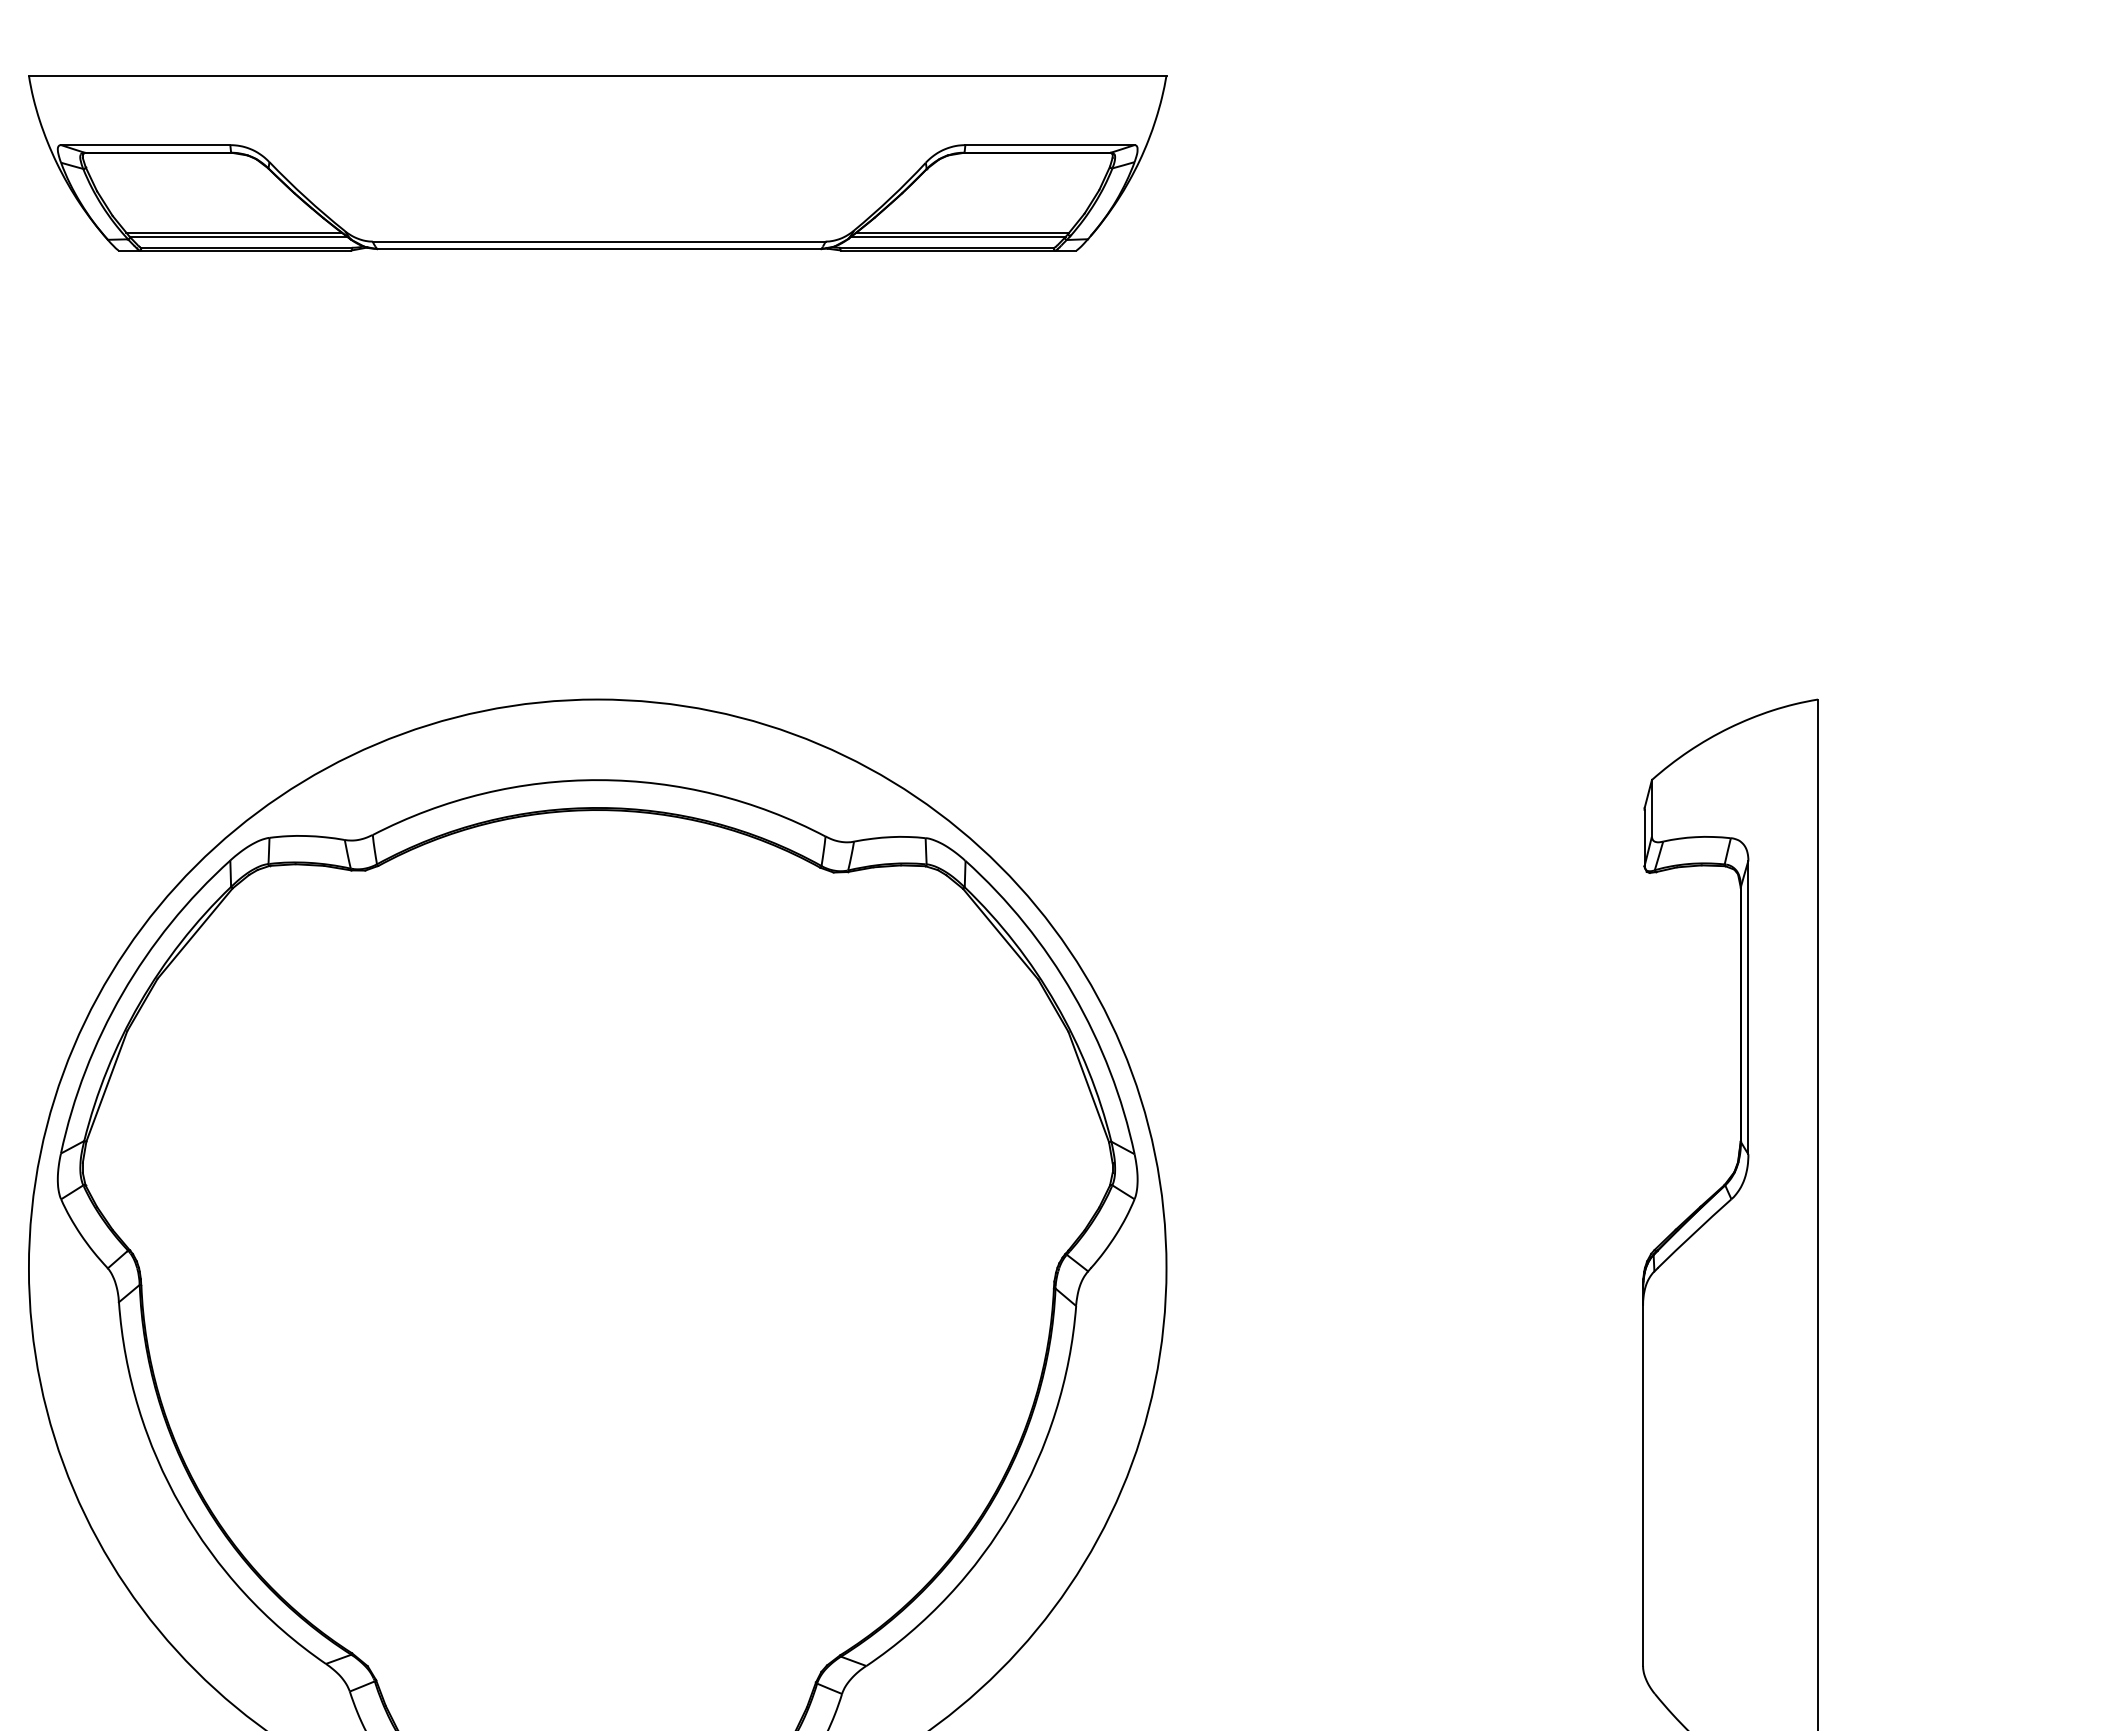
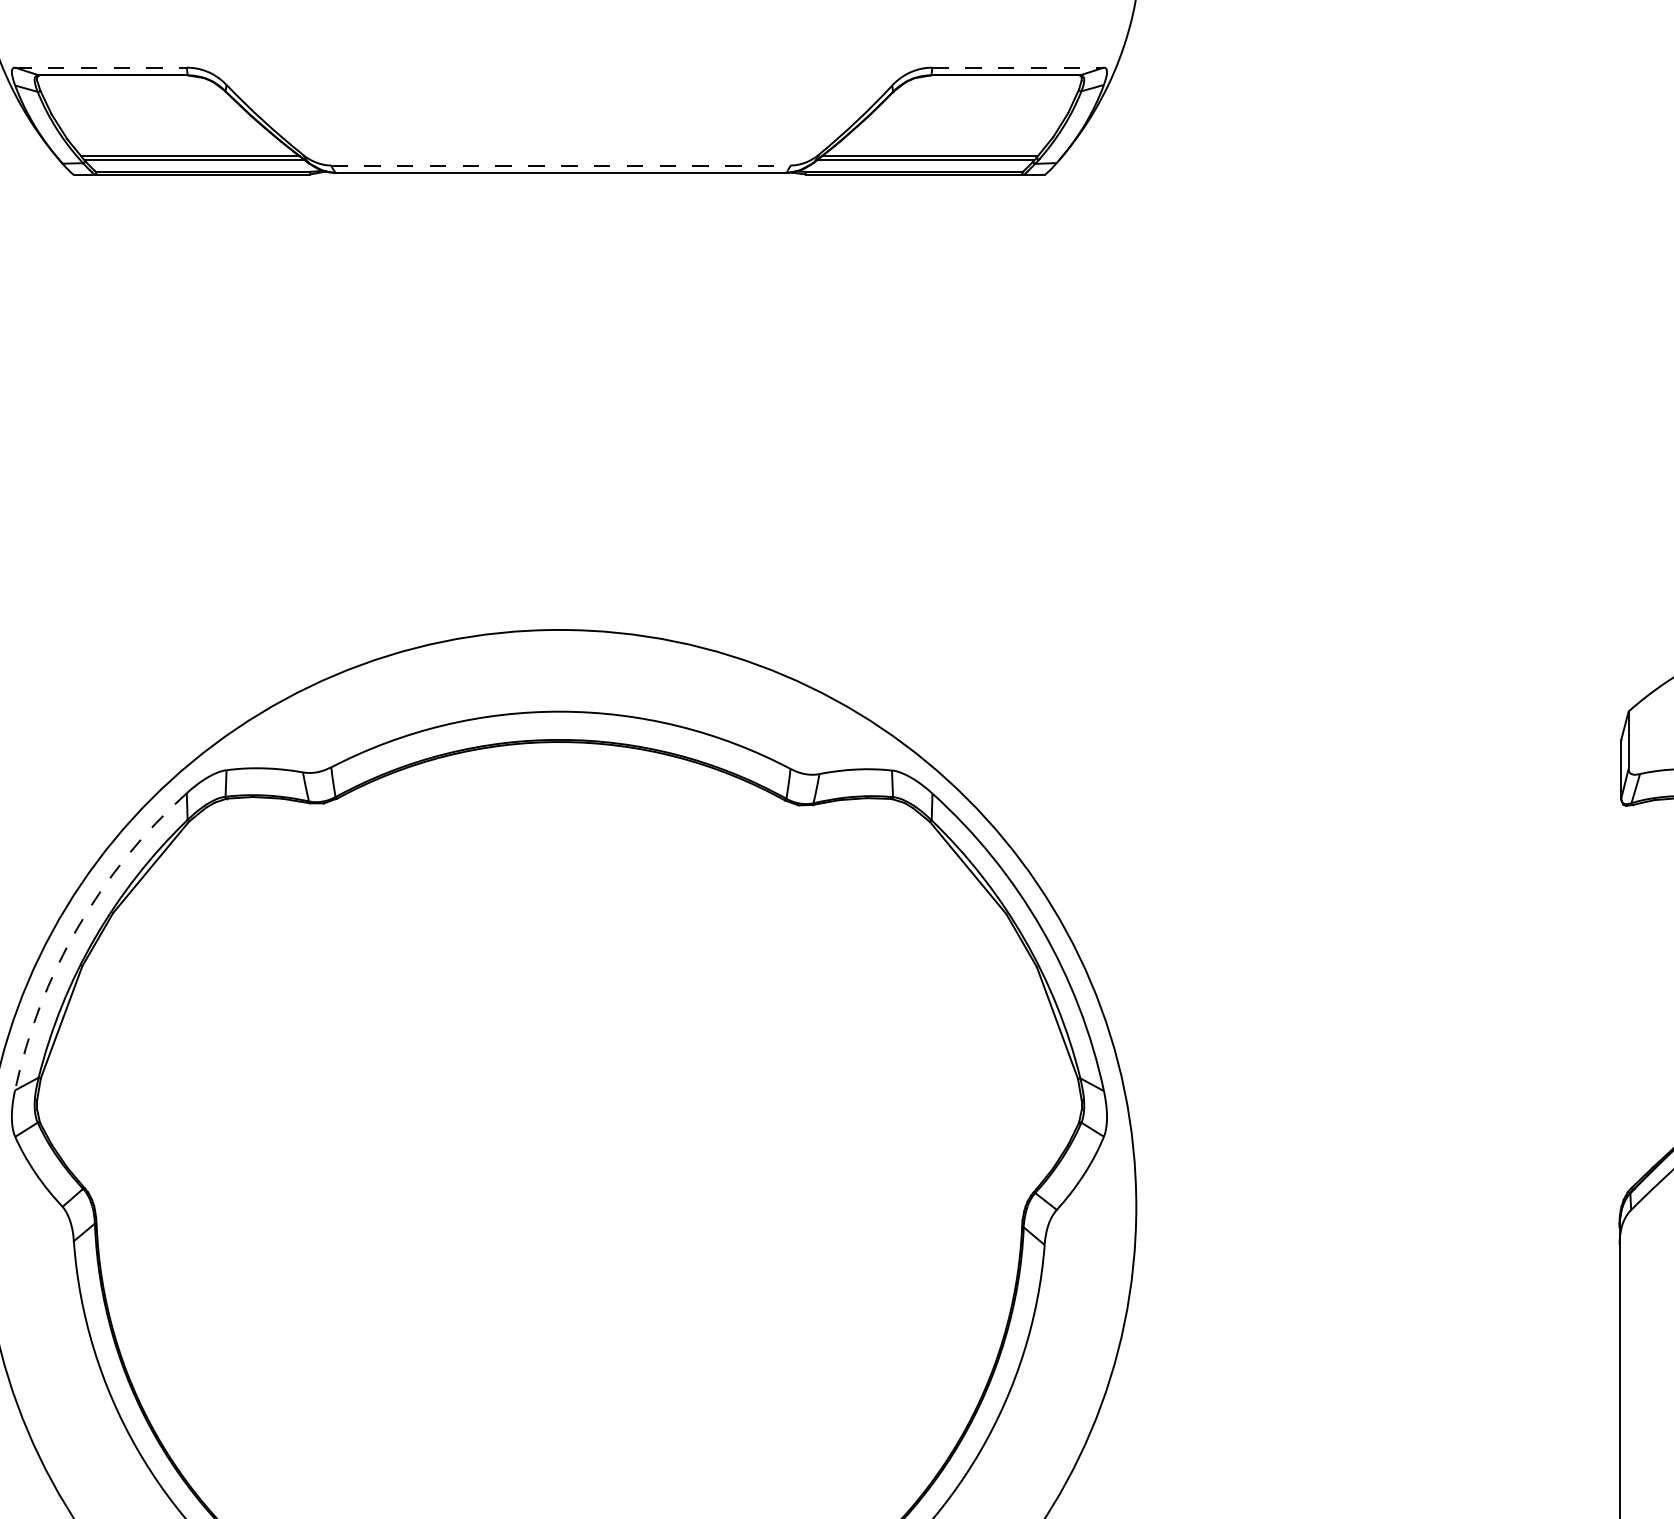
line: (145, 145) -> (100, 68), solid -> dashed
line: (1050, 145) -> (1018, 68), solid -> dashed
line: (599, 241) -> (561, 165), solid -> dashed
arc: (122, 993) -> (77, 928), solid -> dashed

